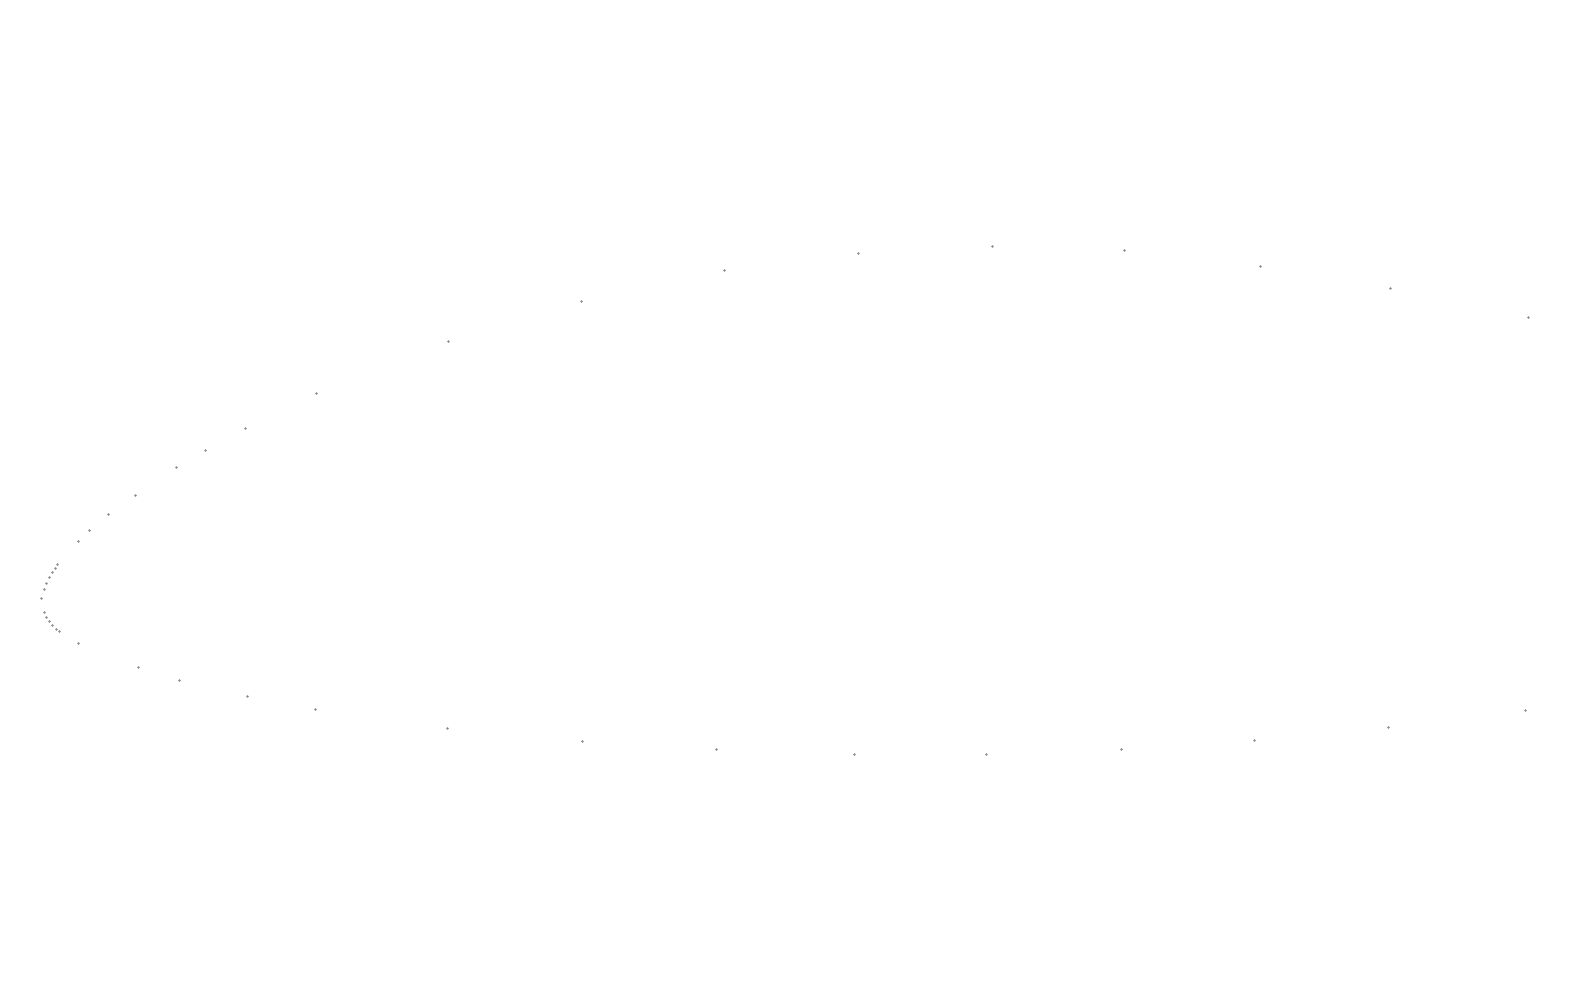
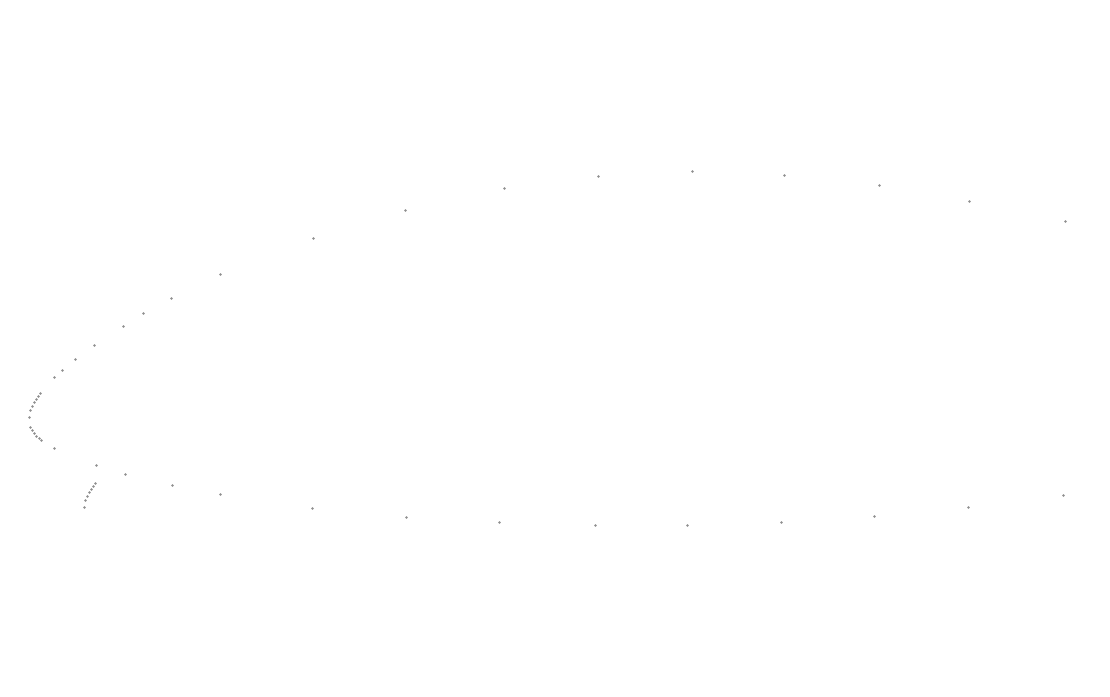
part: (128, 710) -> (89, 495), added

